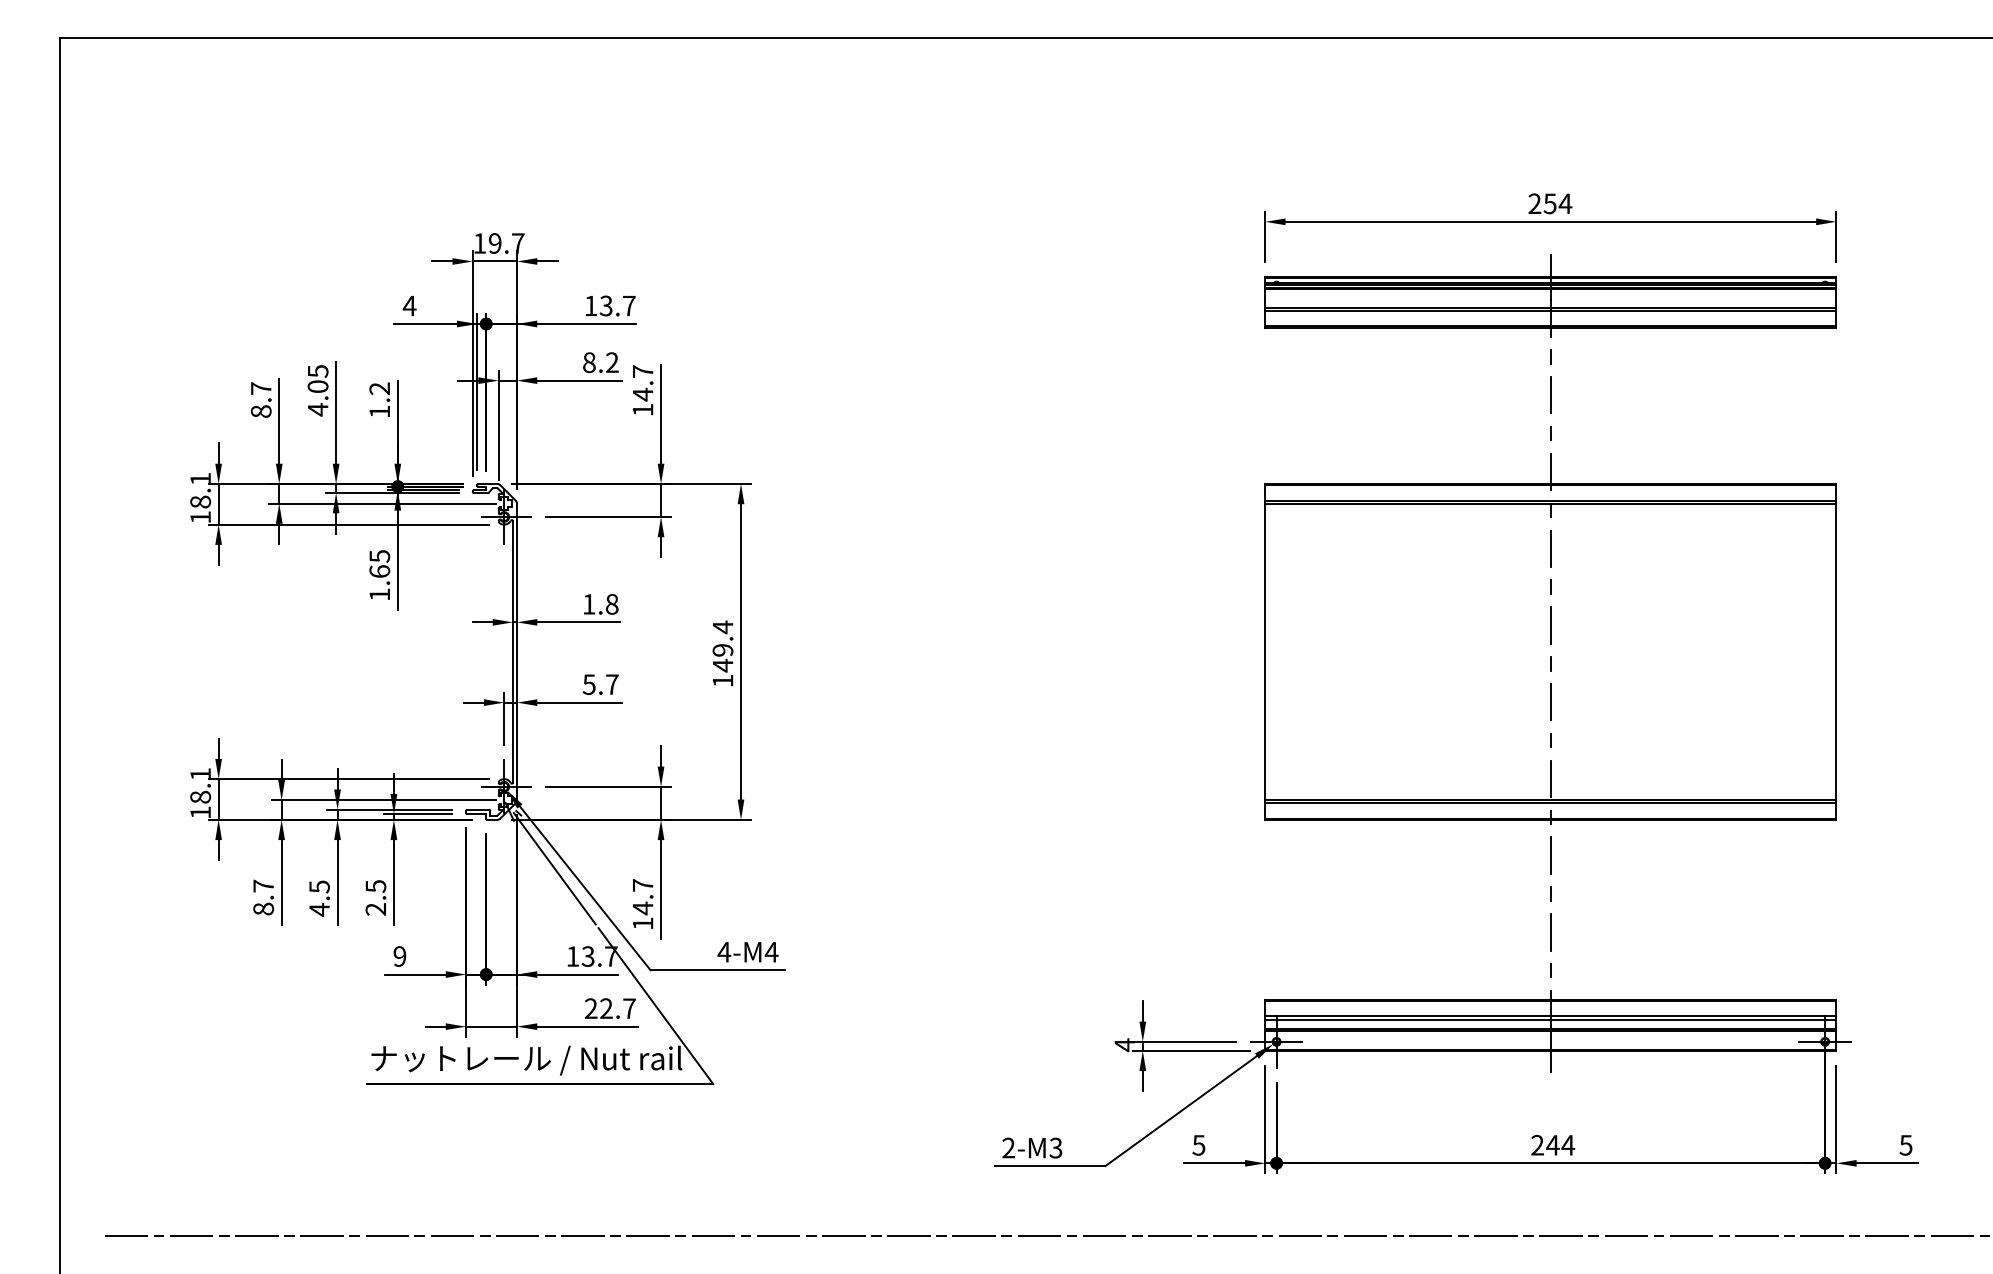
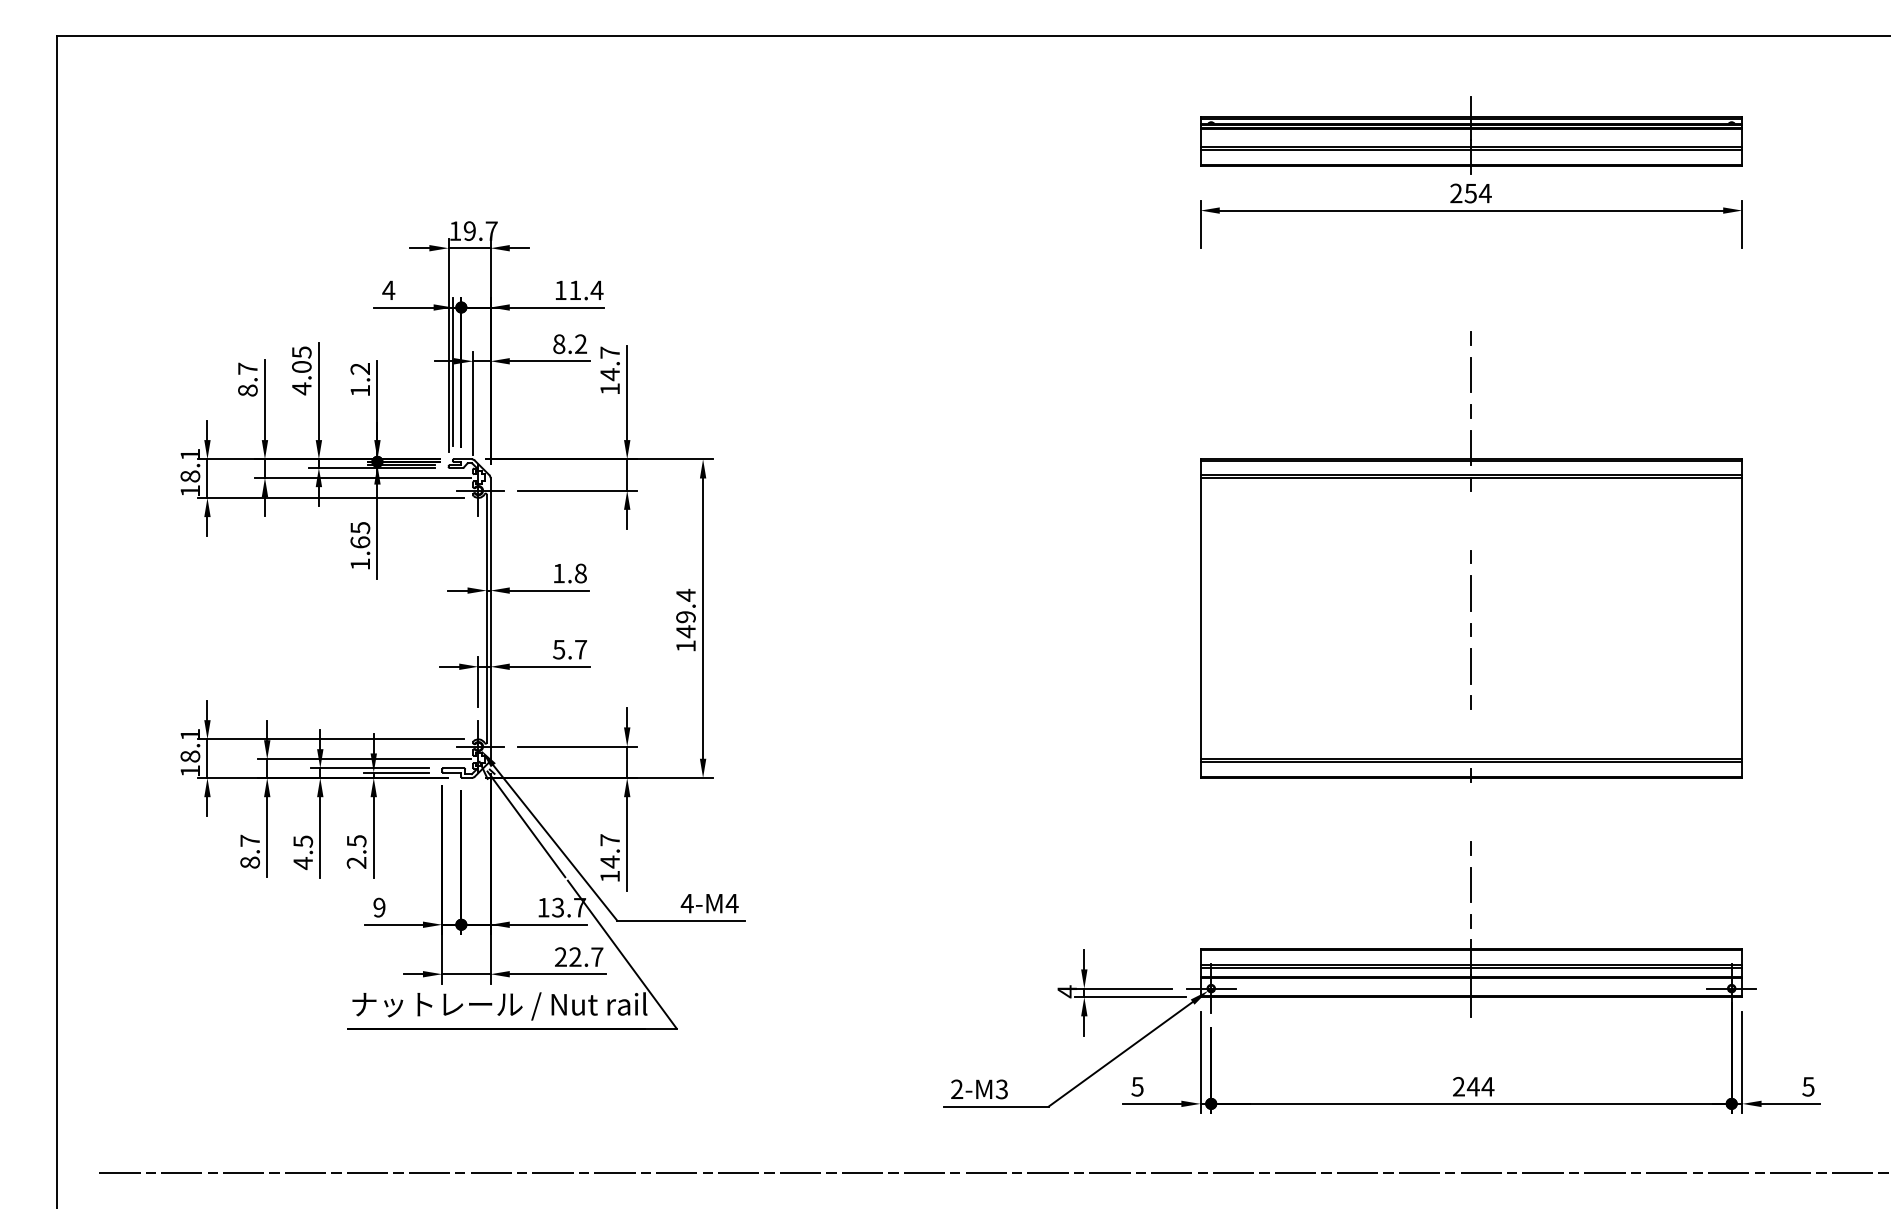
part: (1550, 295) -> (1471, 135), moved
text: (617, 305) -> (585, 289), 13.7 -> 11.4
line: (1550, 548) -> (1471, 520), removed
line: (1550, 778) -> (1471, 738), removed
line: (1550, 855) -> (1471, 811), removed

